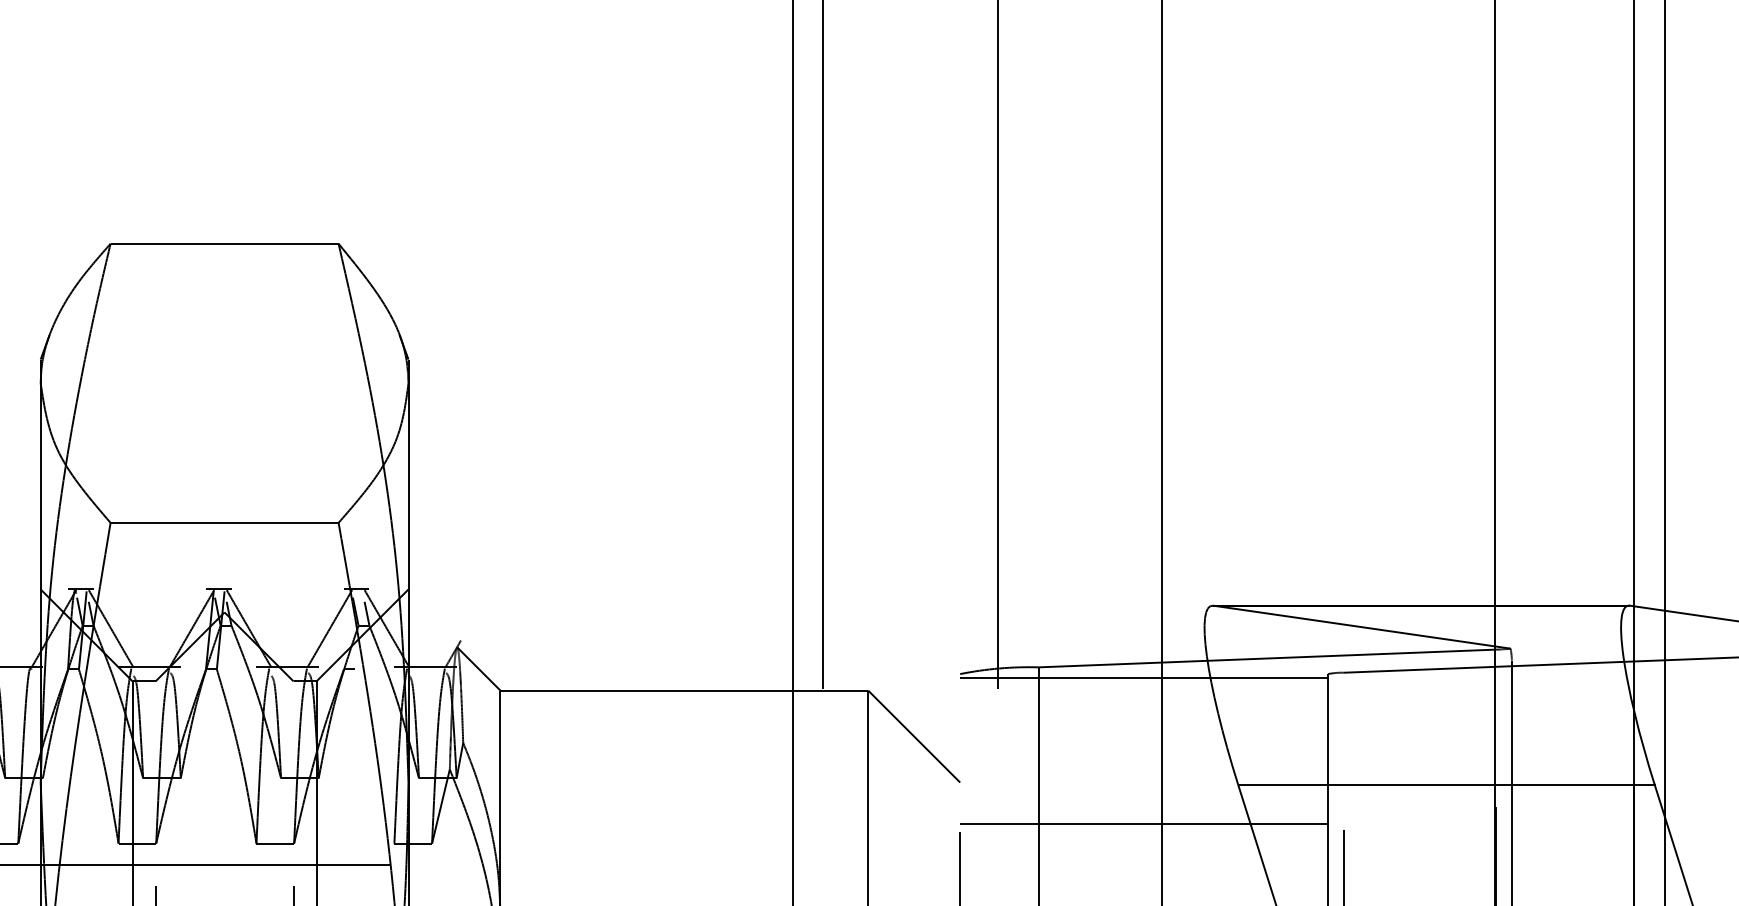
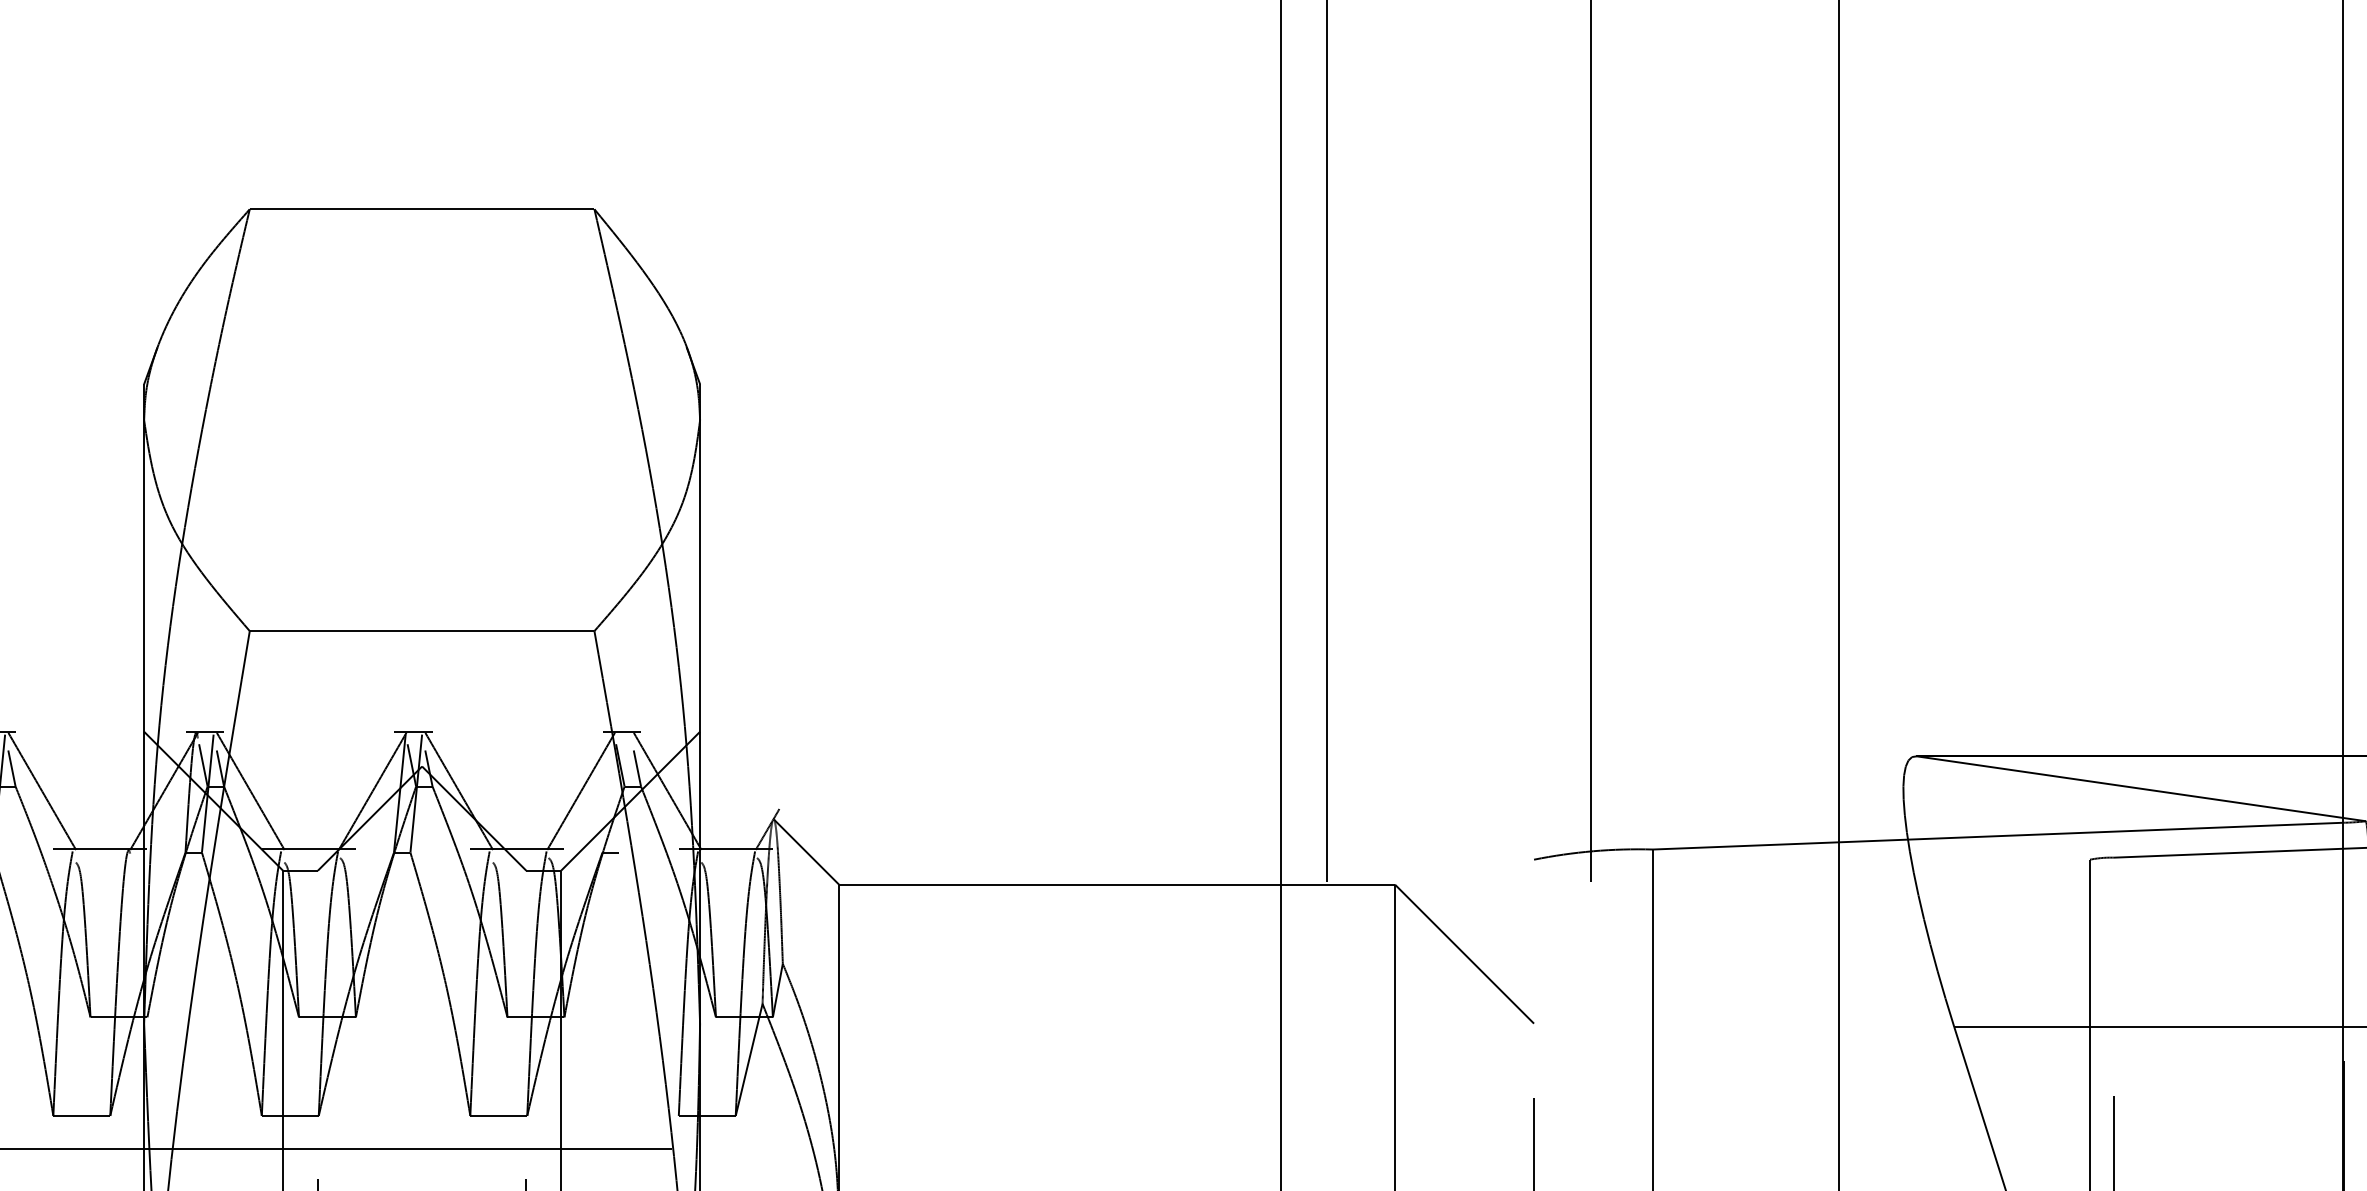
line: (1143, 677) -> (1811, 864), removed
line: (1143, 823) -> (1811, 1085), removed

